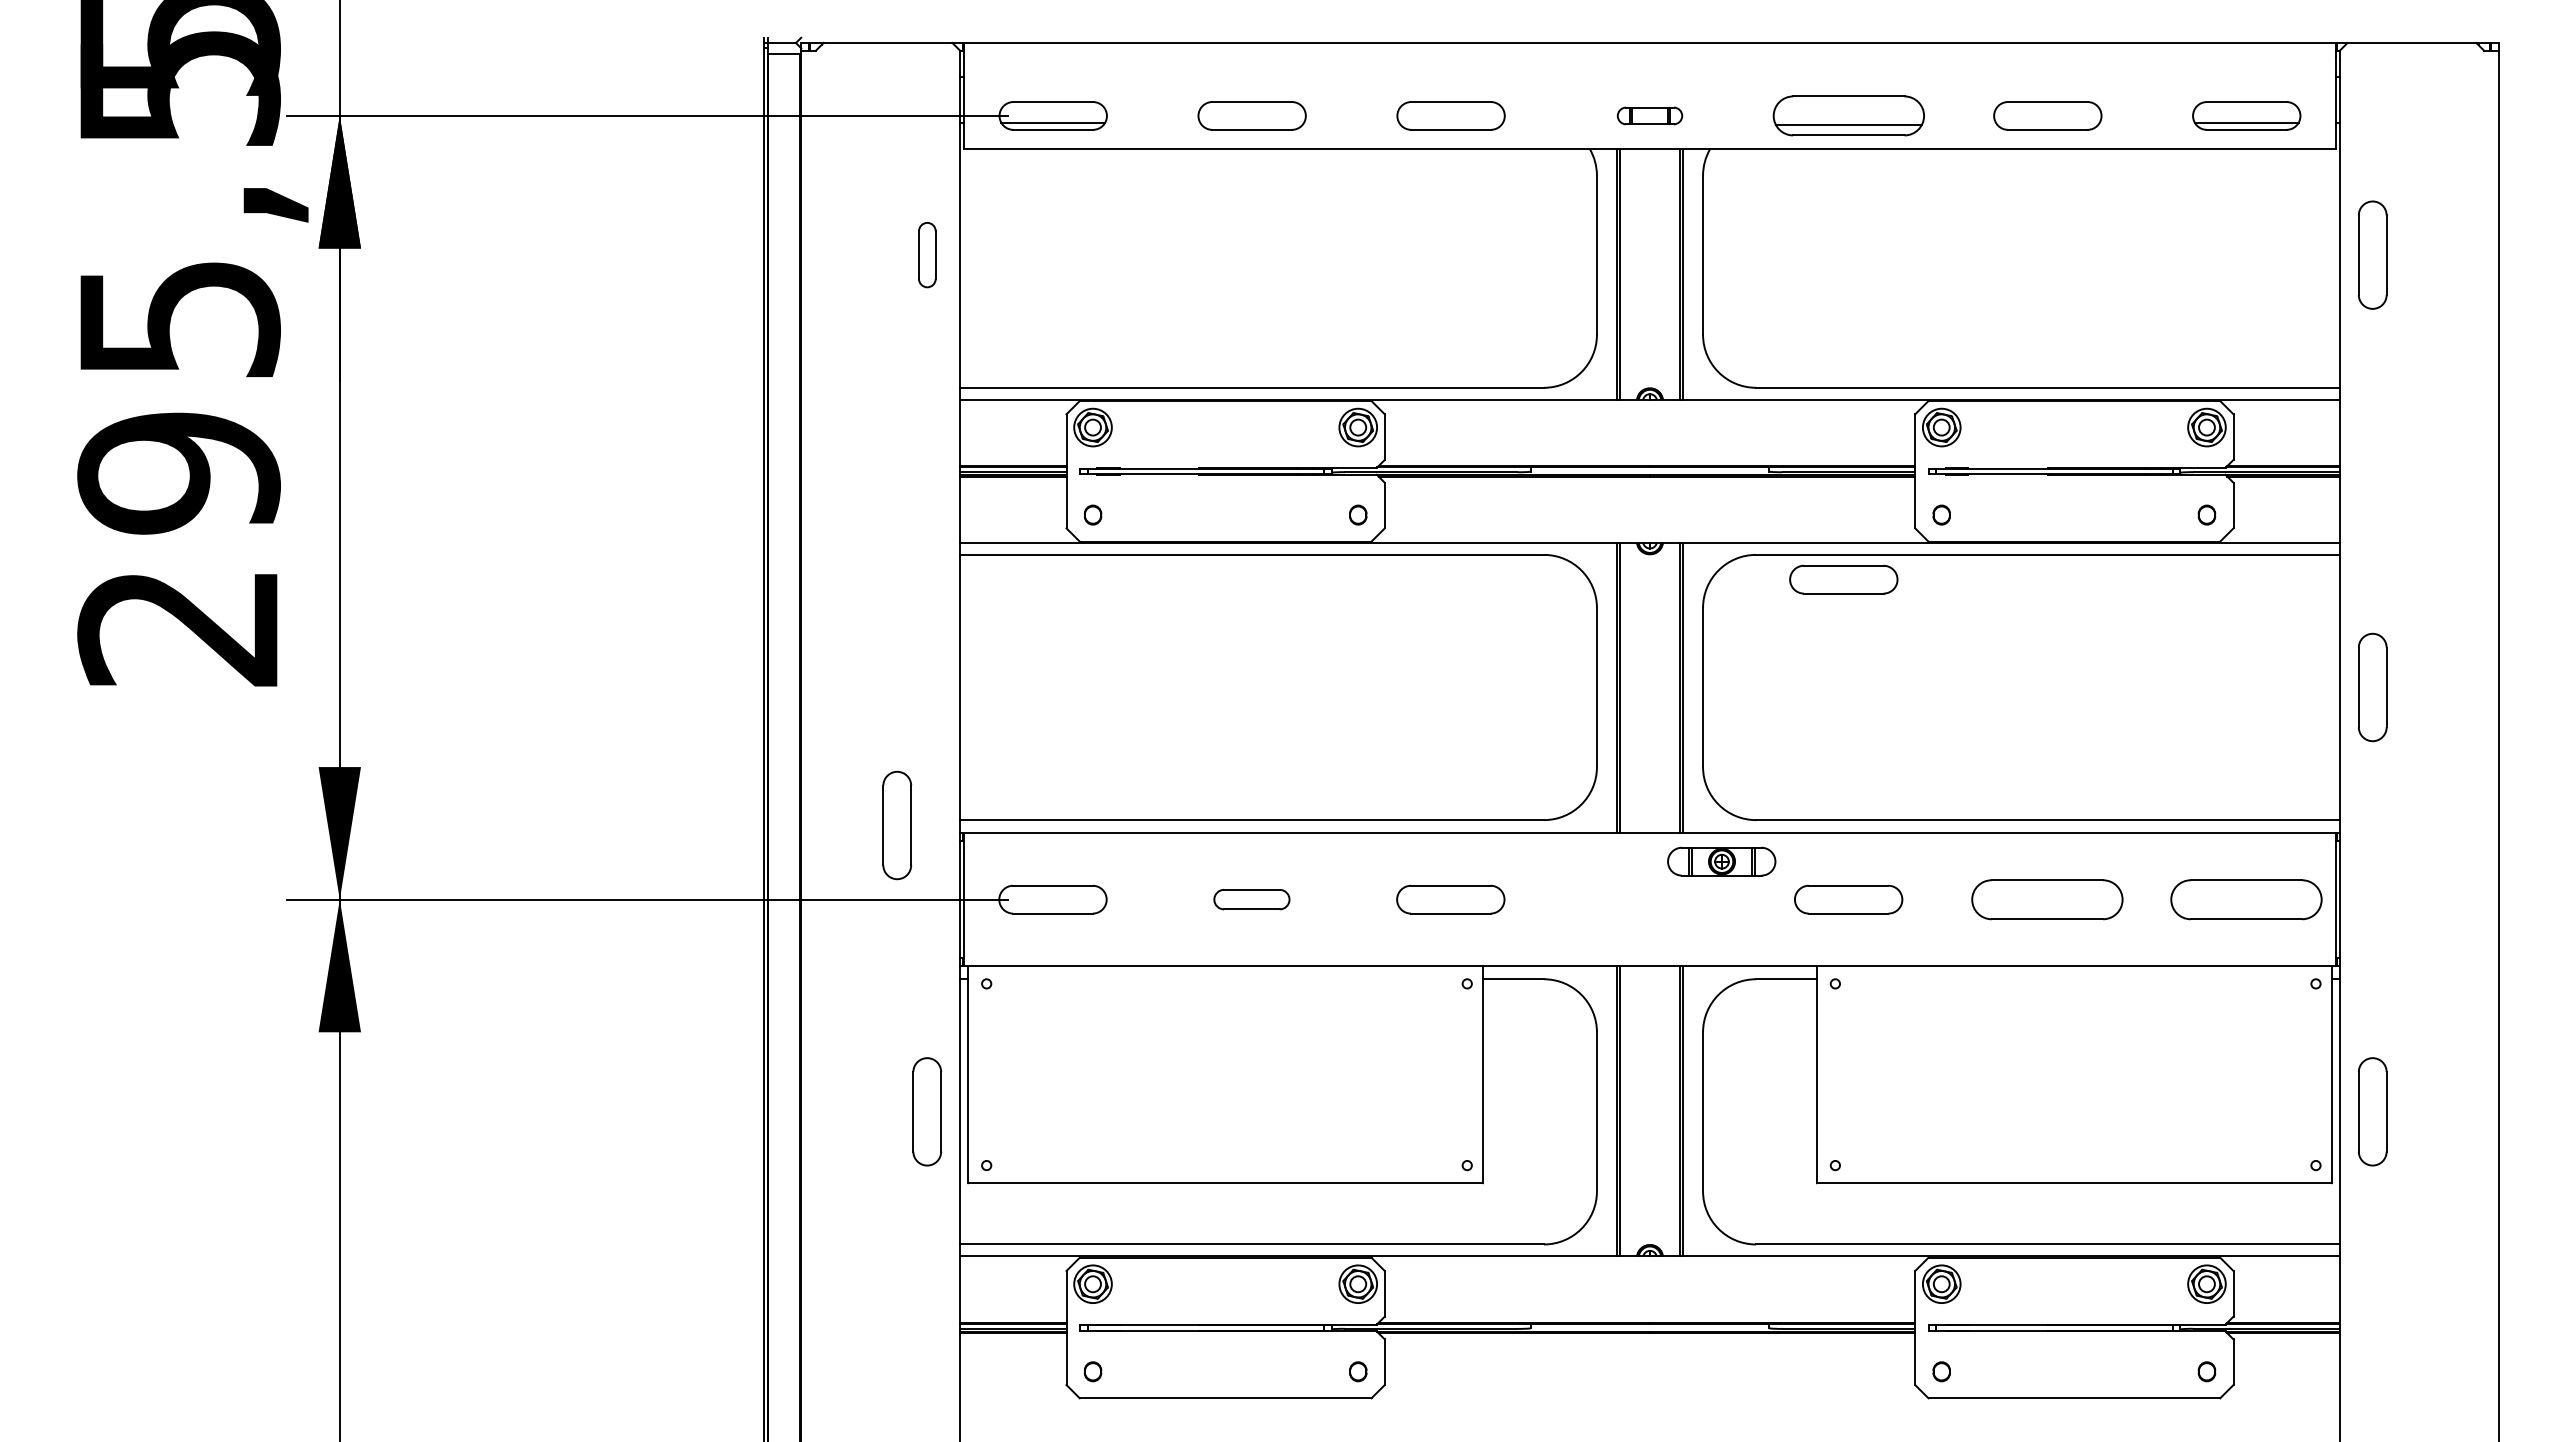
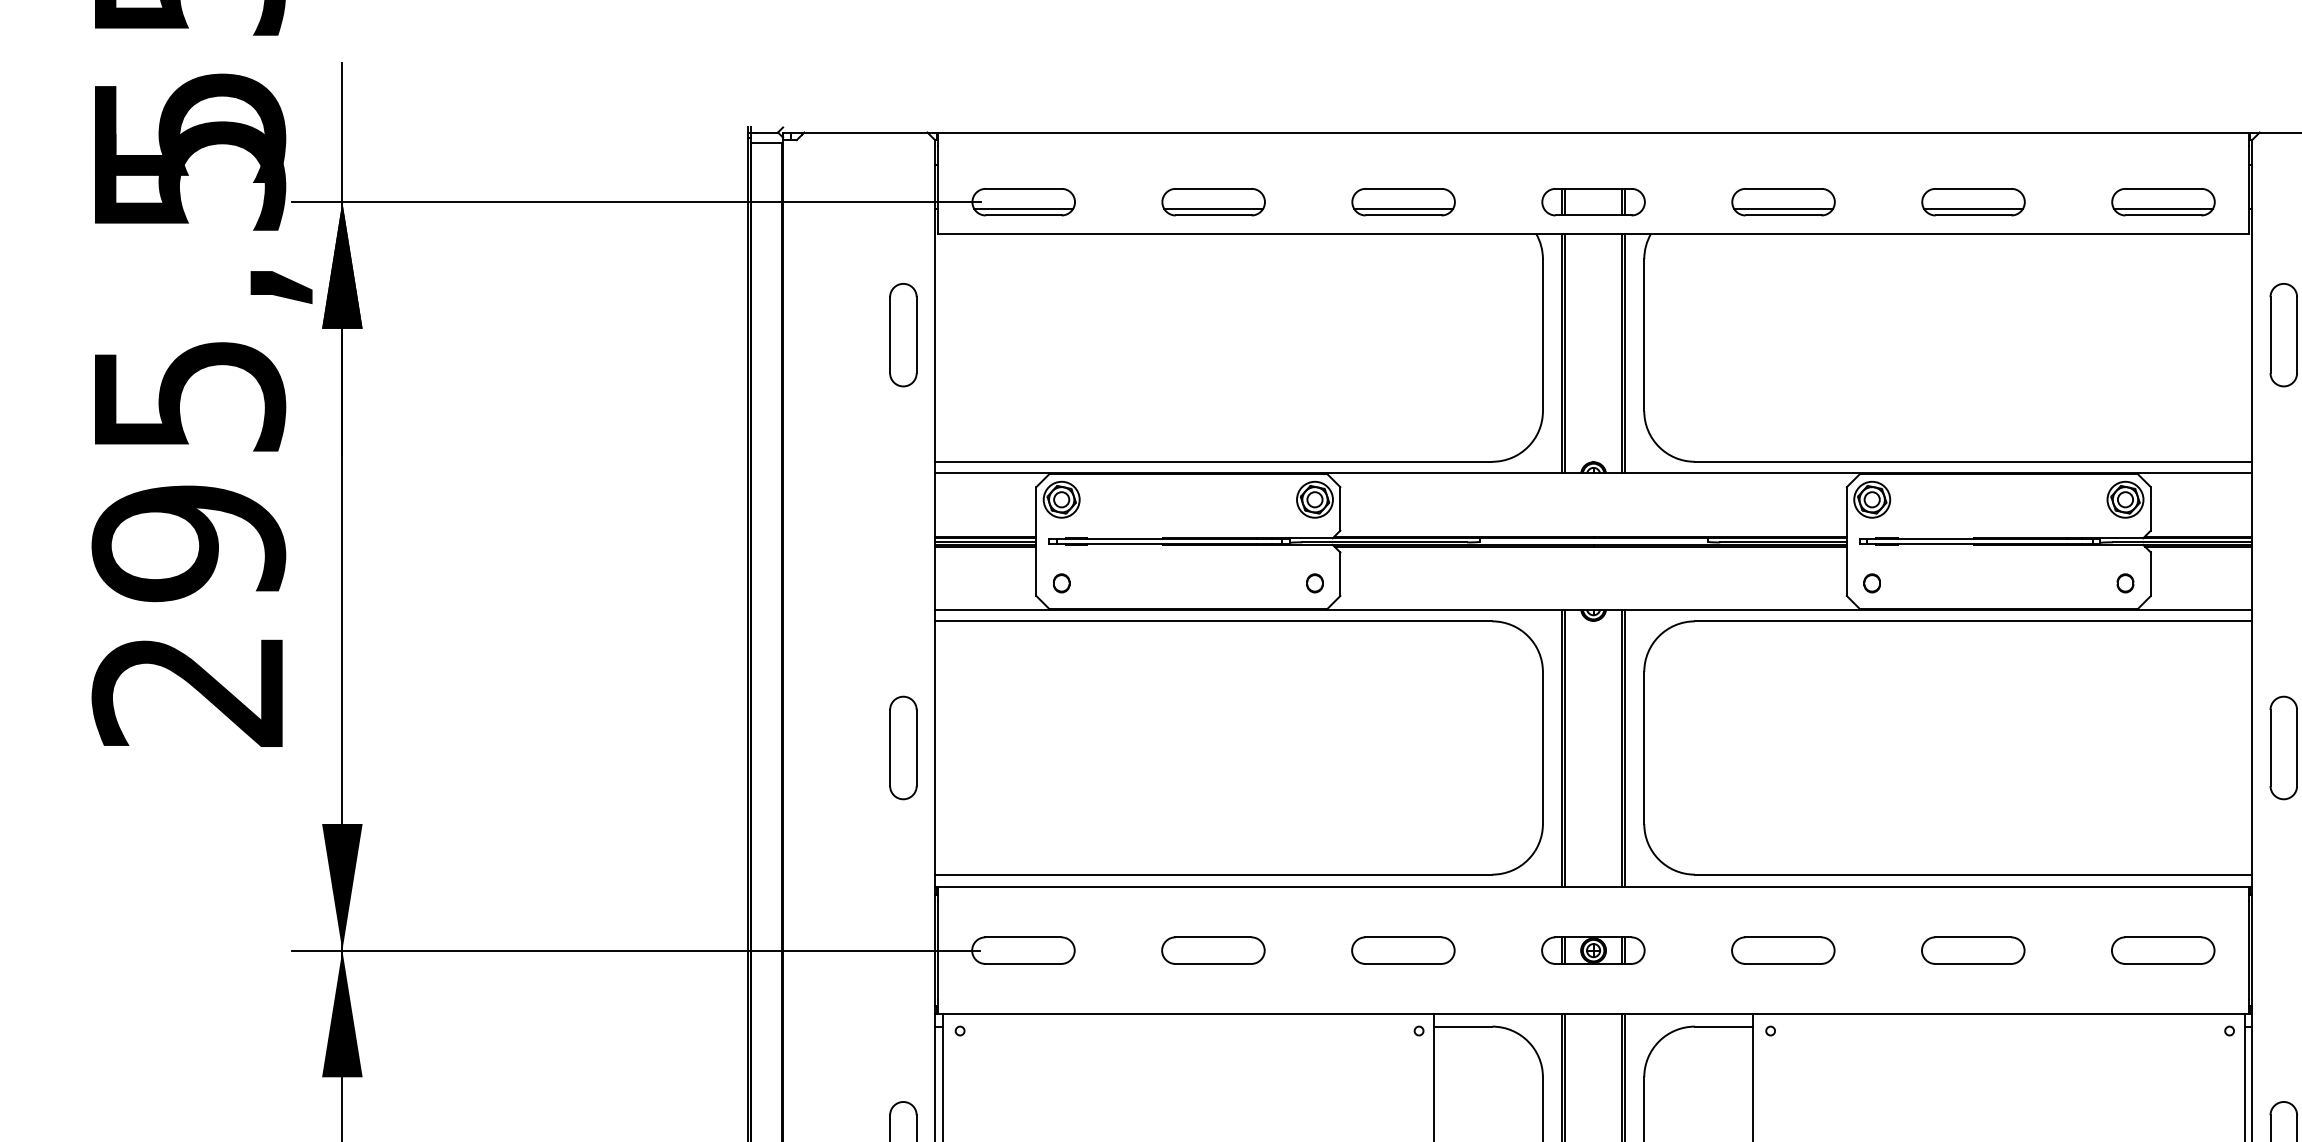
part: (1649, 115) -> (1593, 201), size x1.67
part: (1848, 115) -> (1783, 201), size x0.71
line: (1252, 122) -> (1213, 208), added
line: (1451, 122) -> (1404, 208), added
line: (2047, 122) -> (1973, 208), added
part: (927, 254) -> (903, 334), size x1.67
part: (1843, 579) -> (1778, 644), removed
part: (897, 825) -> (903, 747), moved
part: (1721, 861) -> (1593, 950), moved
part: (1251, 899) -> (1213, 950), size x1.43
part: (2047, 899) -> (1973, 950), size x0.71
part: (2246, 899) -> (2163, 950), size x0.71

